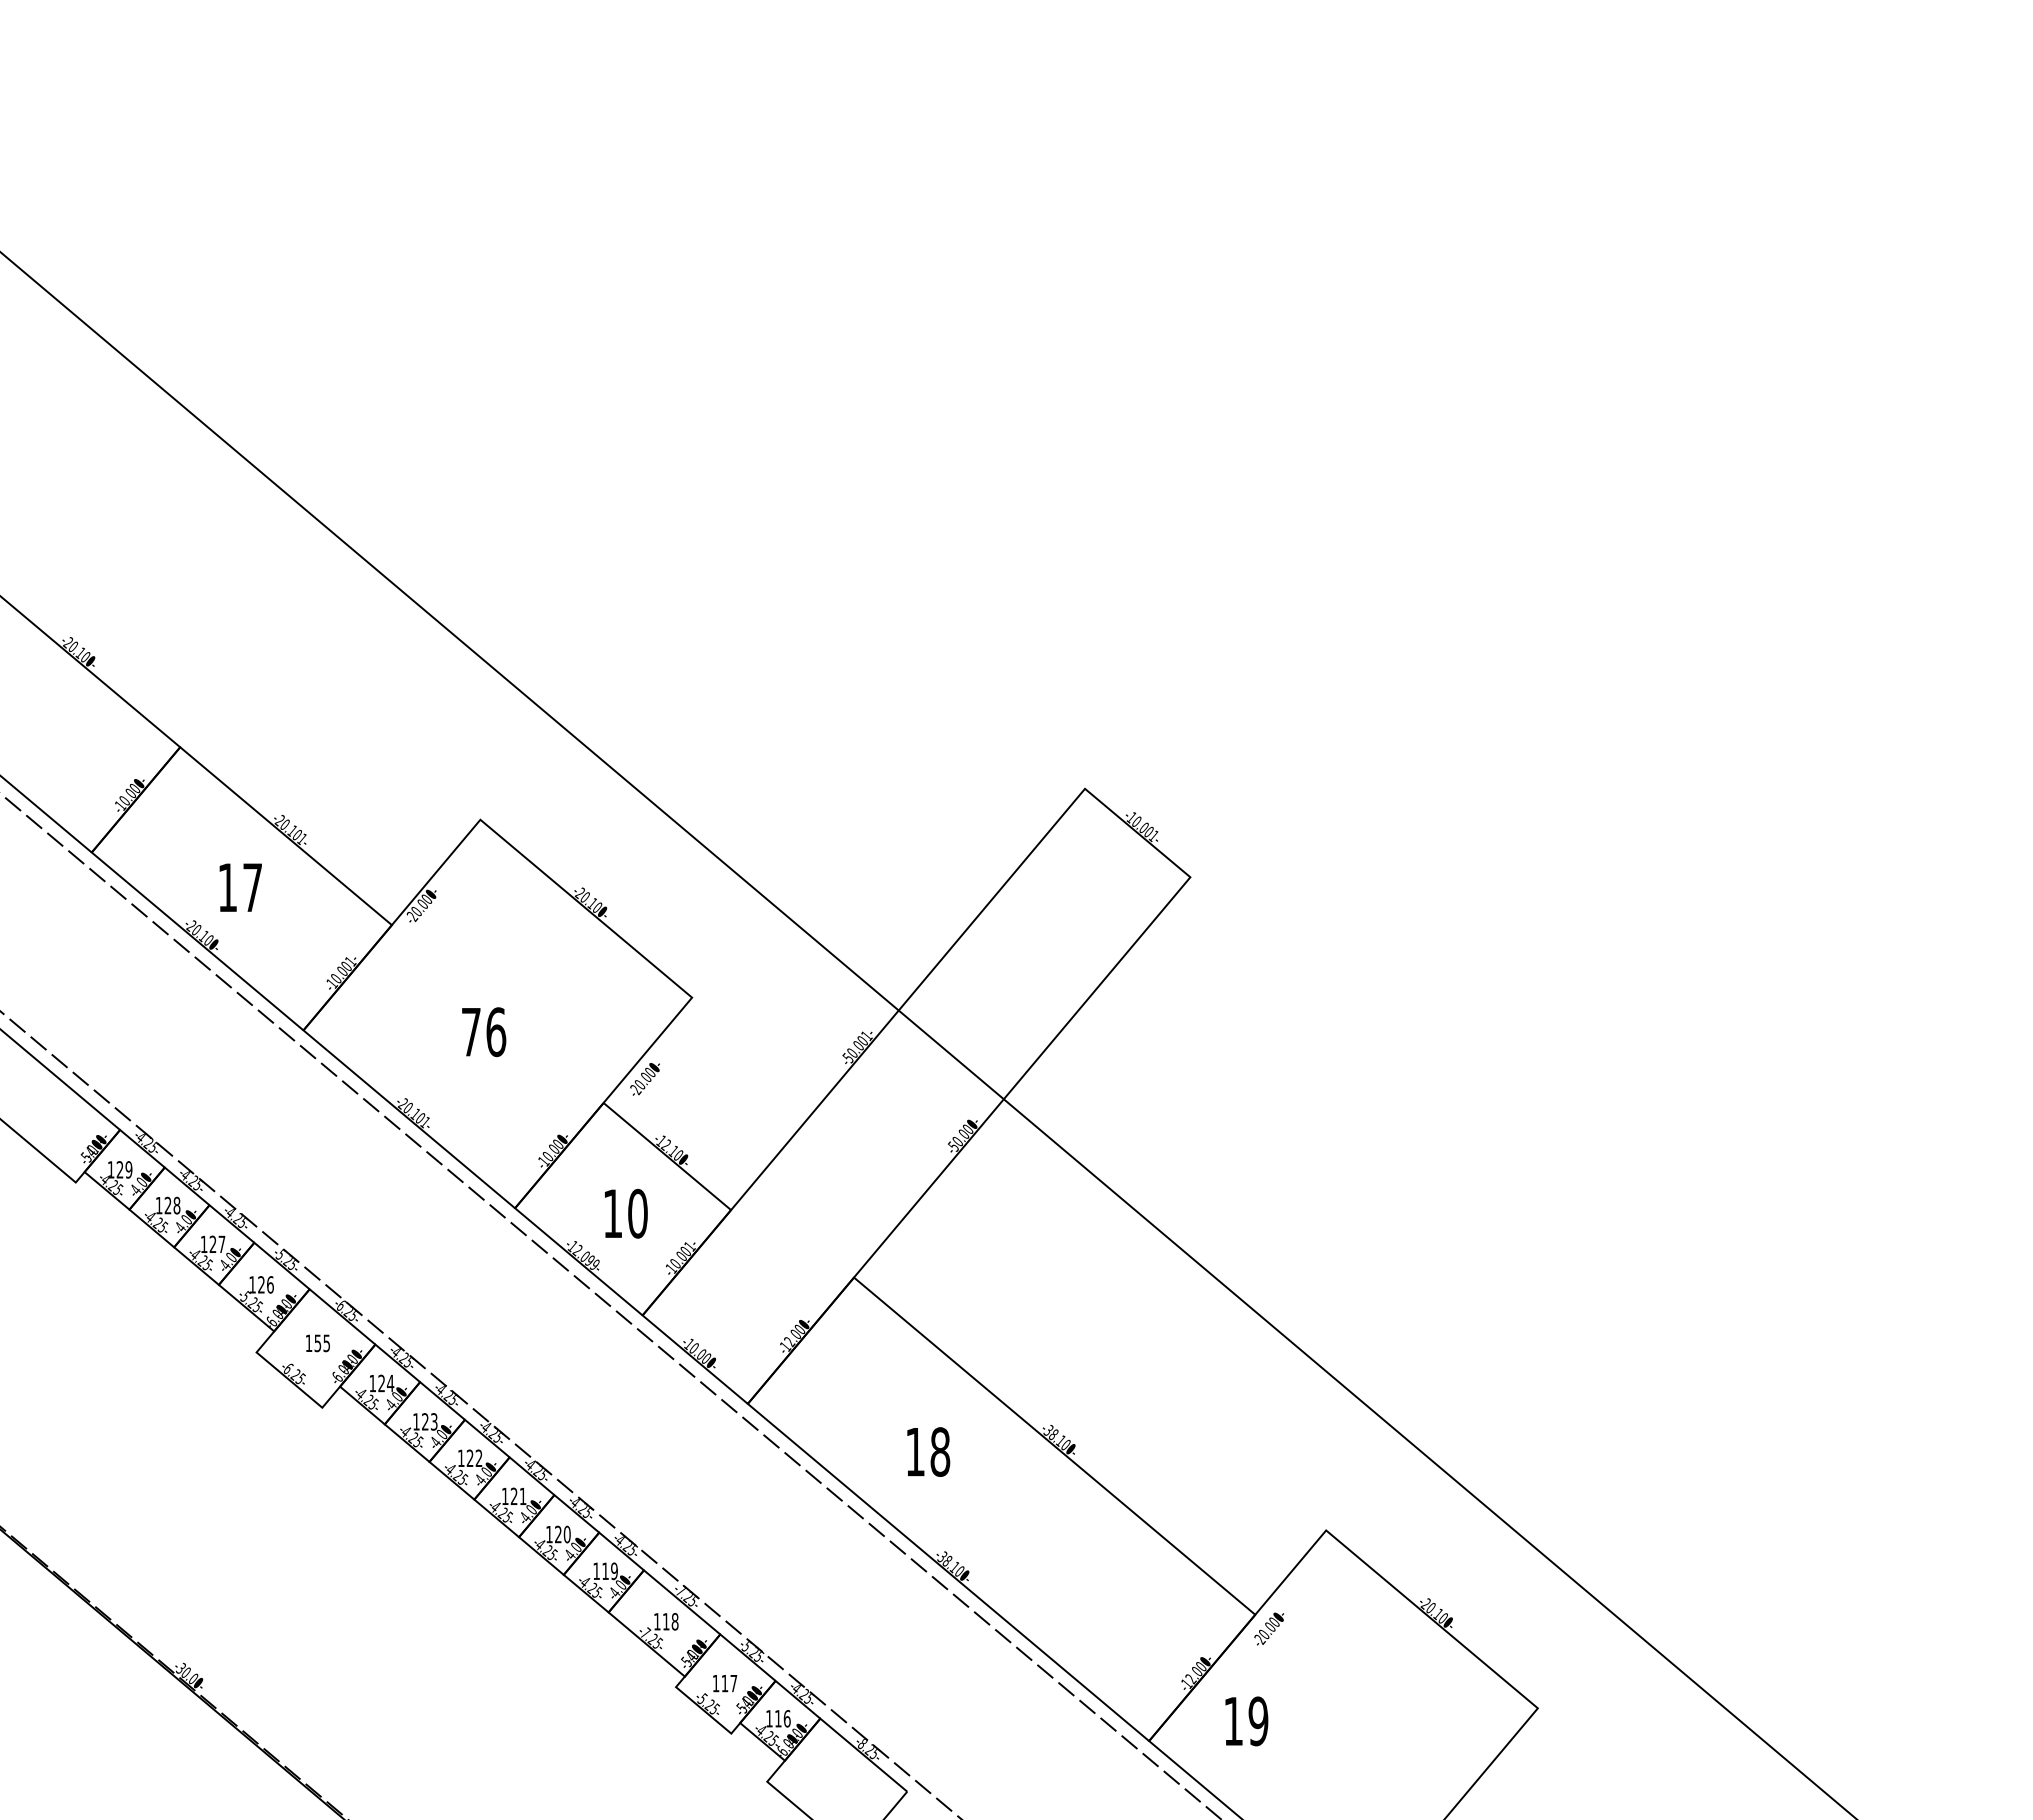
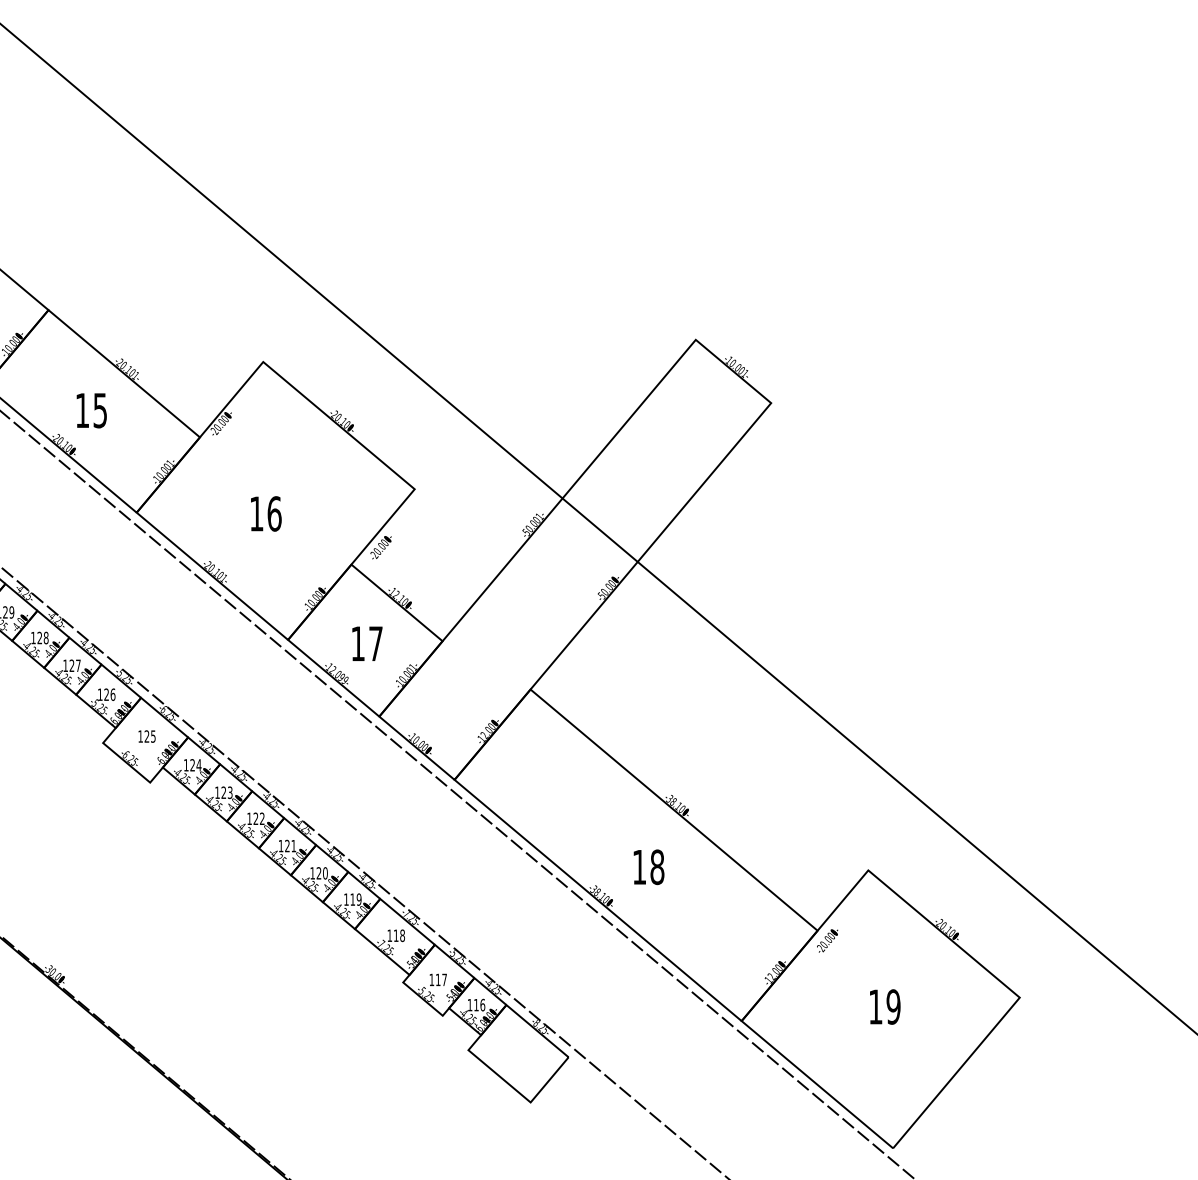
text: (252, 887) -> (100, 410), 17 -> 15
text: (471, 1032) -> (256, 514), 76 -> 16
text: (637, 1213) -> (375, 643), 10 -> 17
text: (317, 1343) -> (146, 736), 155 -> 125
text: (928, 1451) -> (648, 866), moved
text: (1246, 1721) -> (885, 1007), moved

